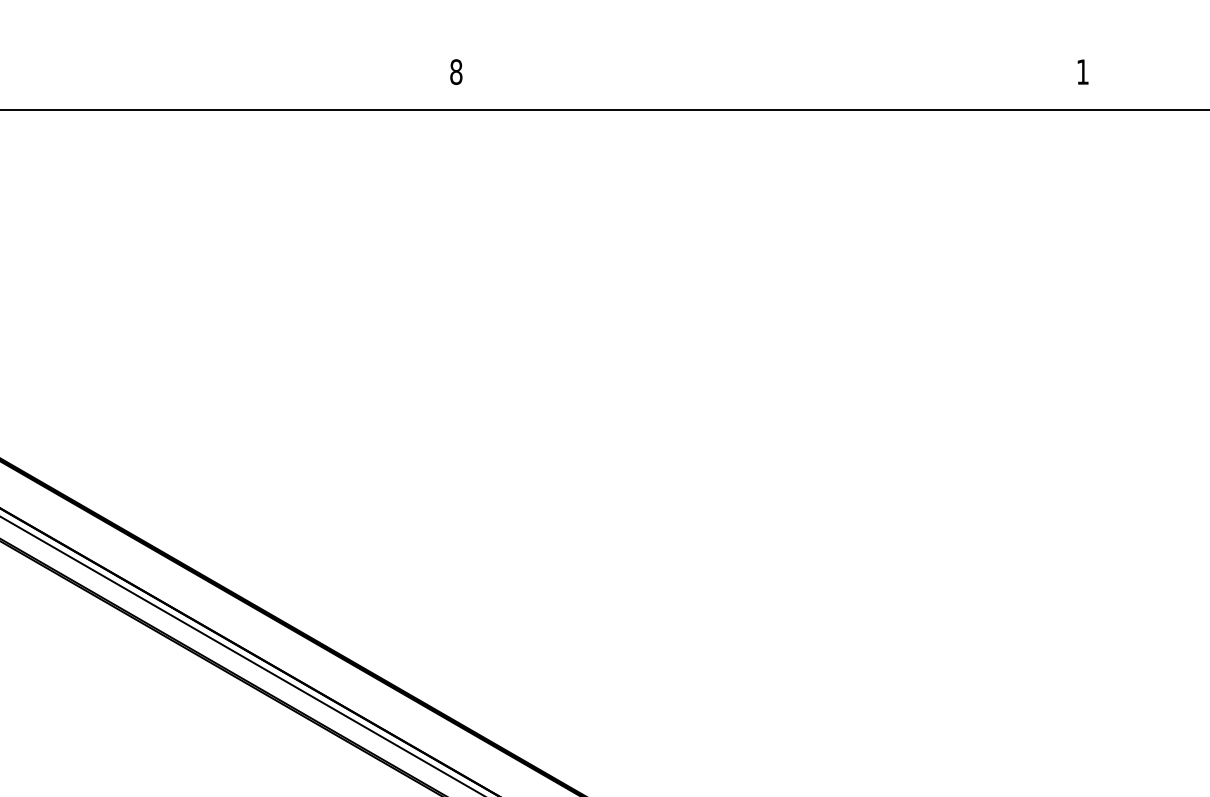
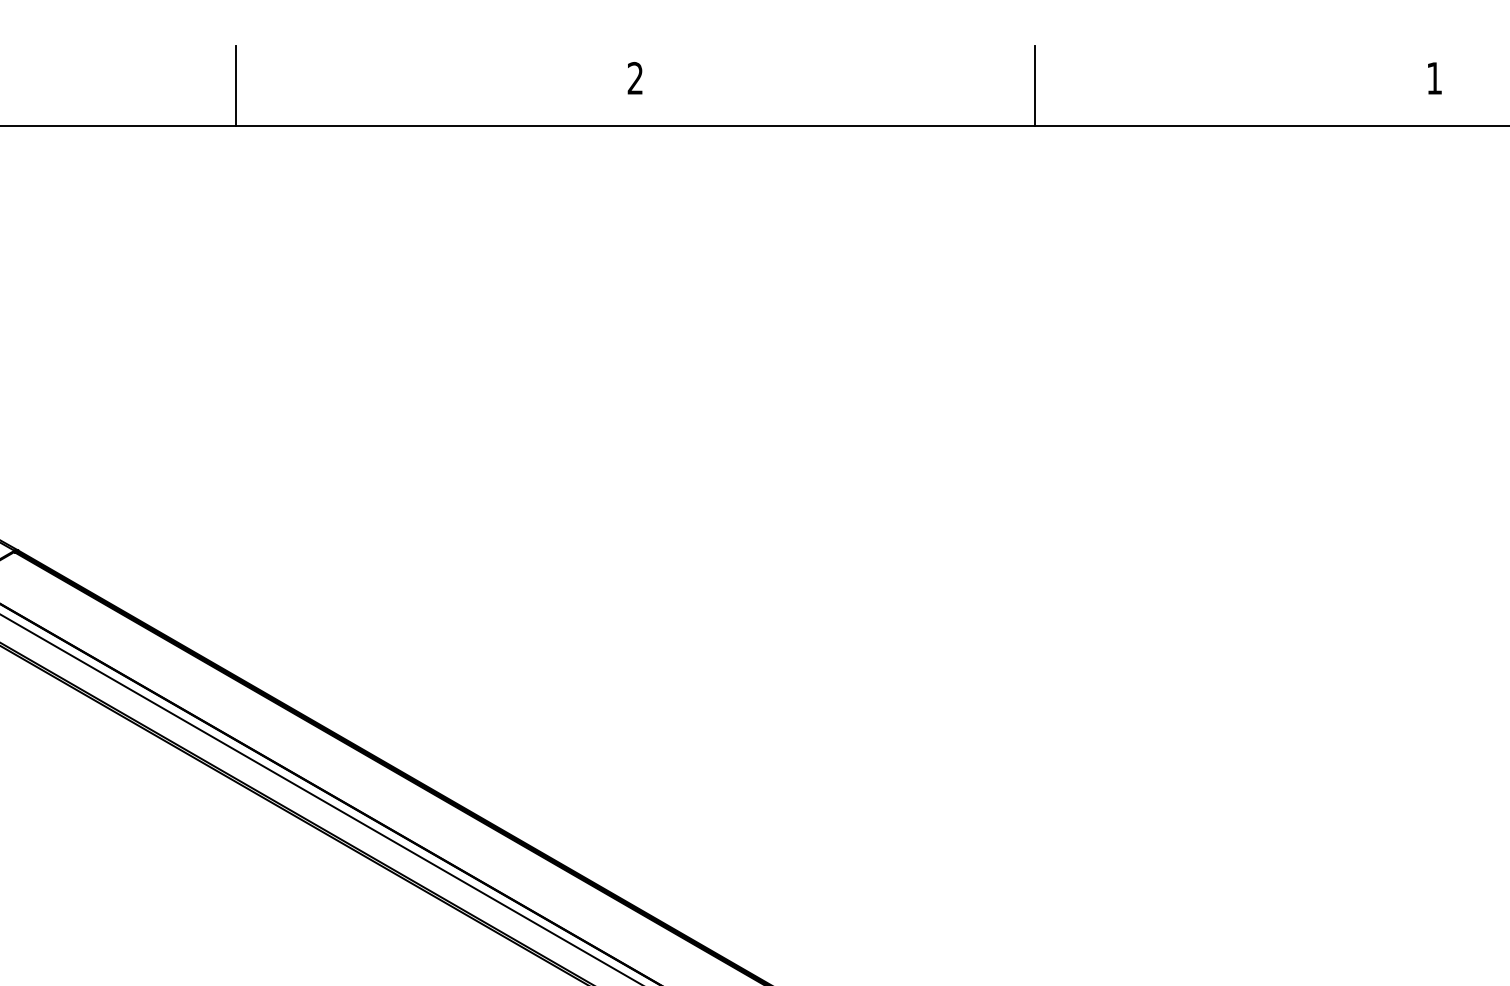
text: (456, 71) -> (635, 77), 8 -> 2
line: (143, 78) -> (236, 86), added
line: (769, 78) -> (1034, 86), added

